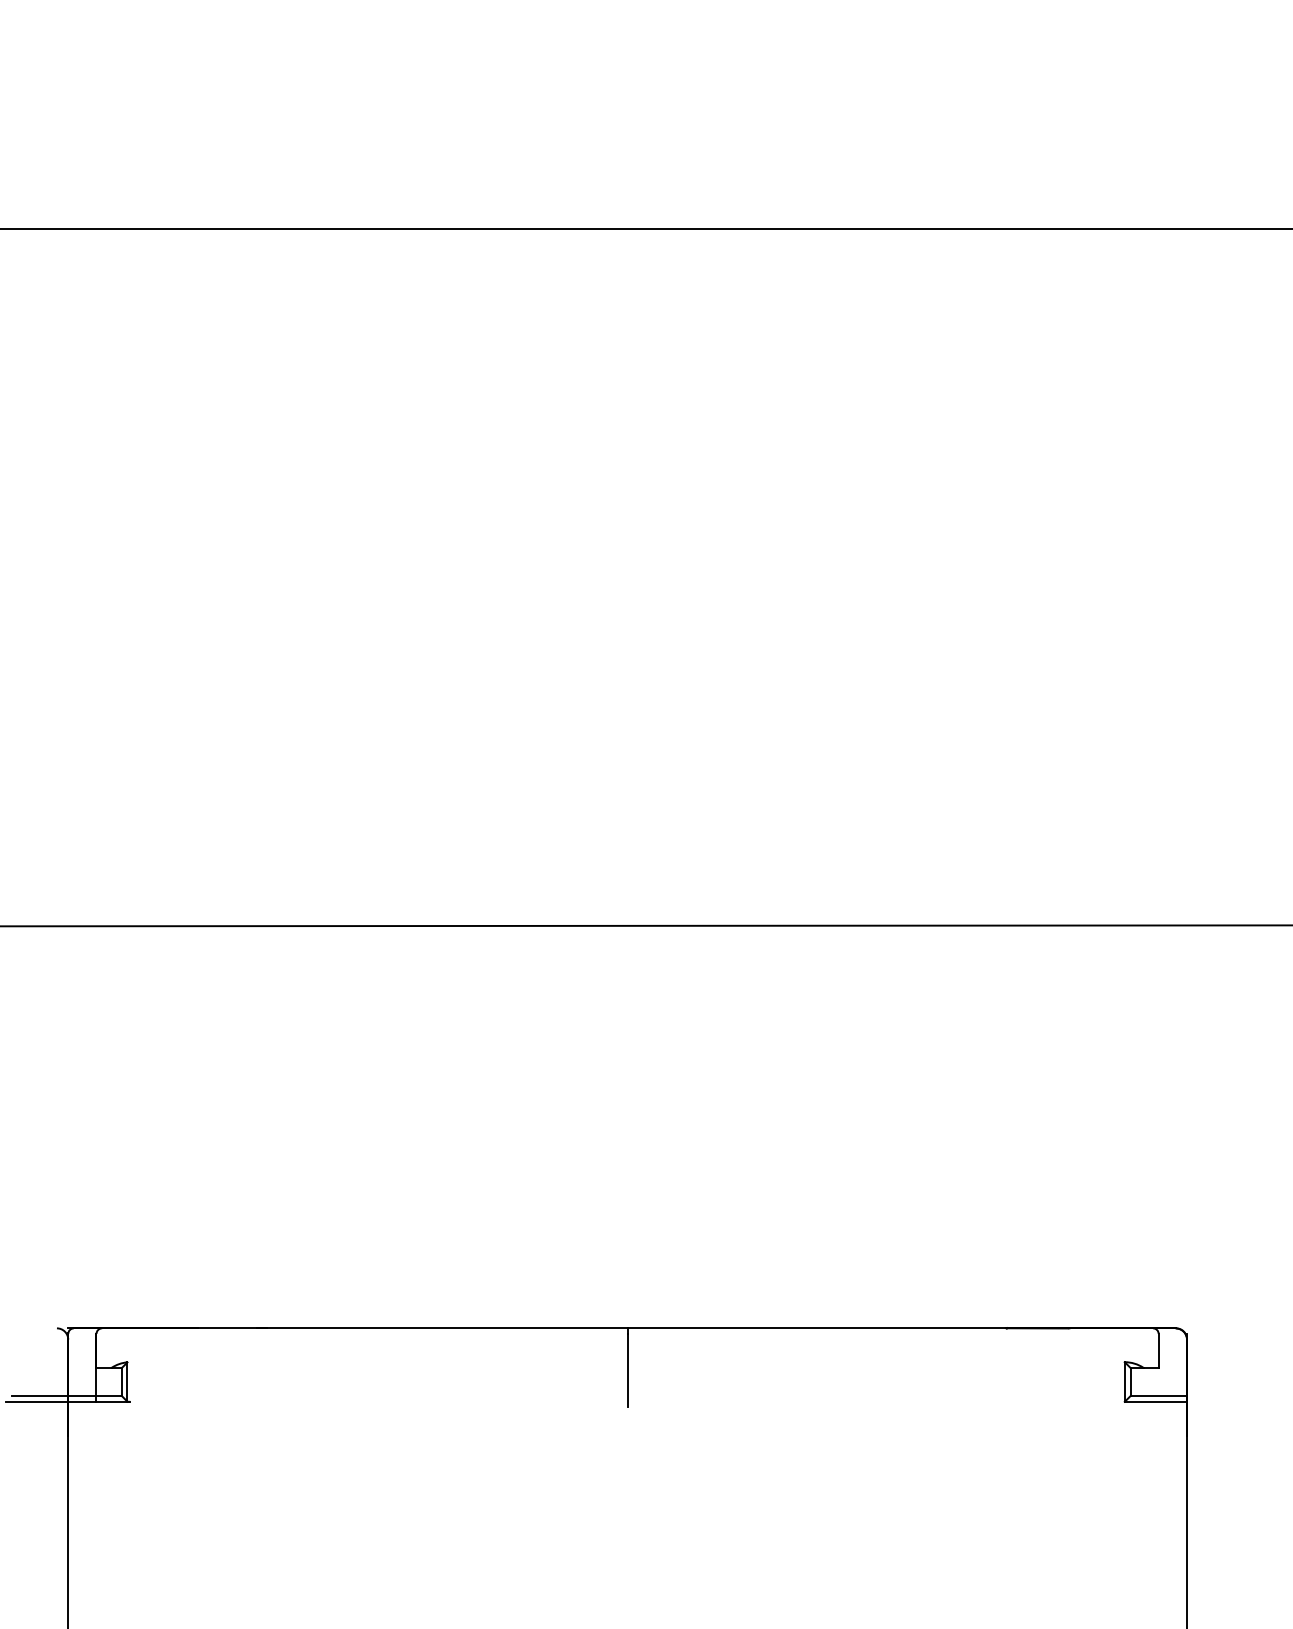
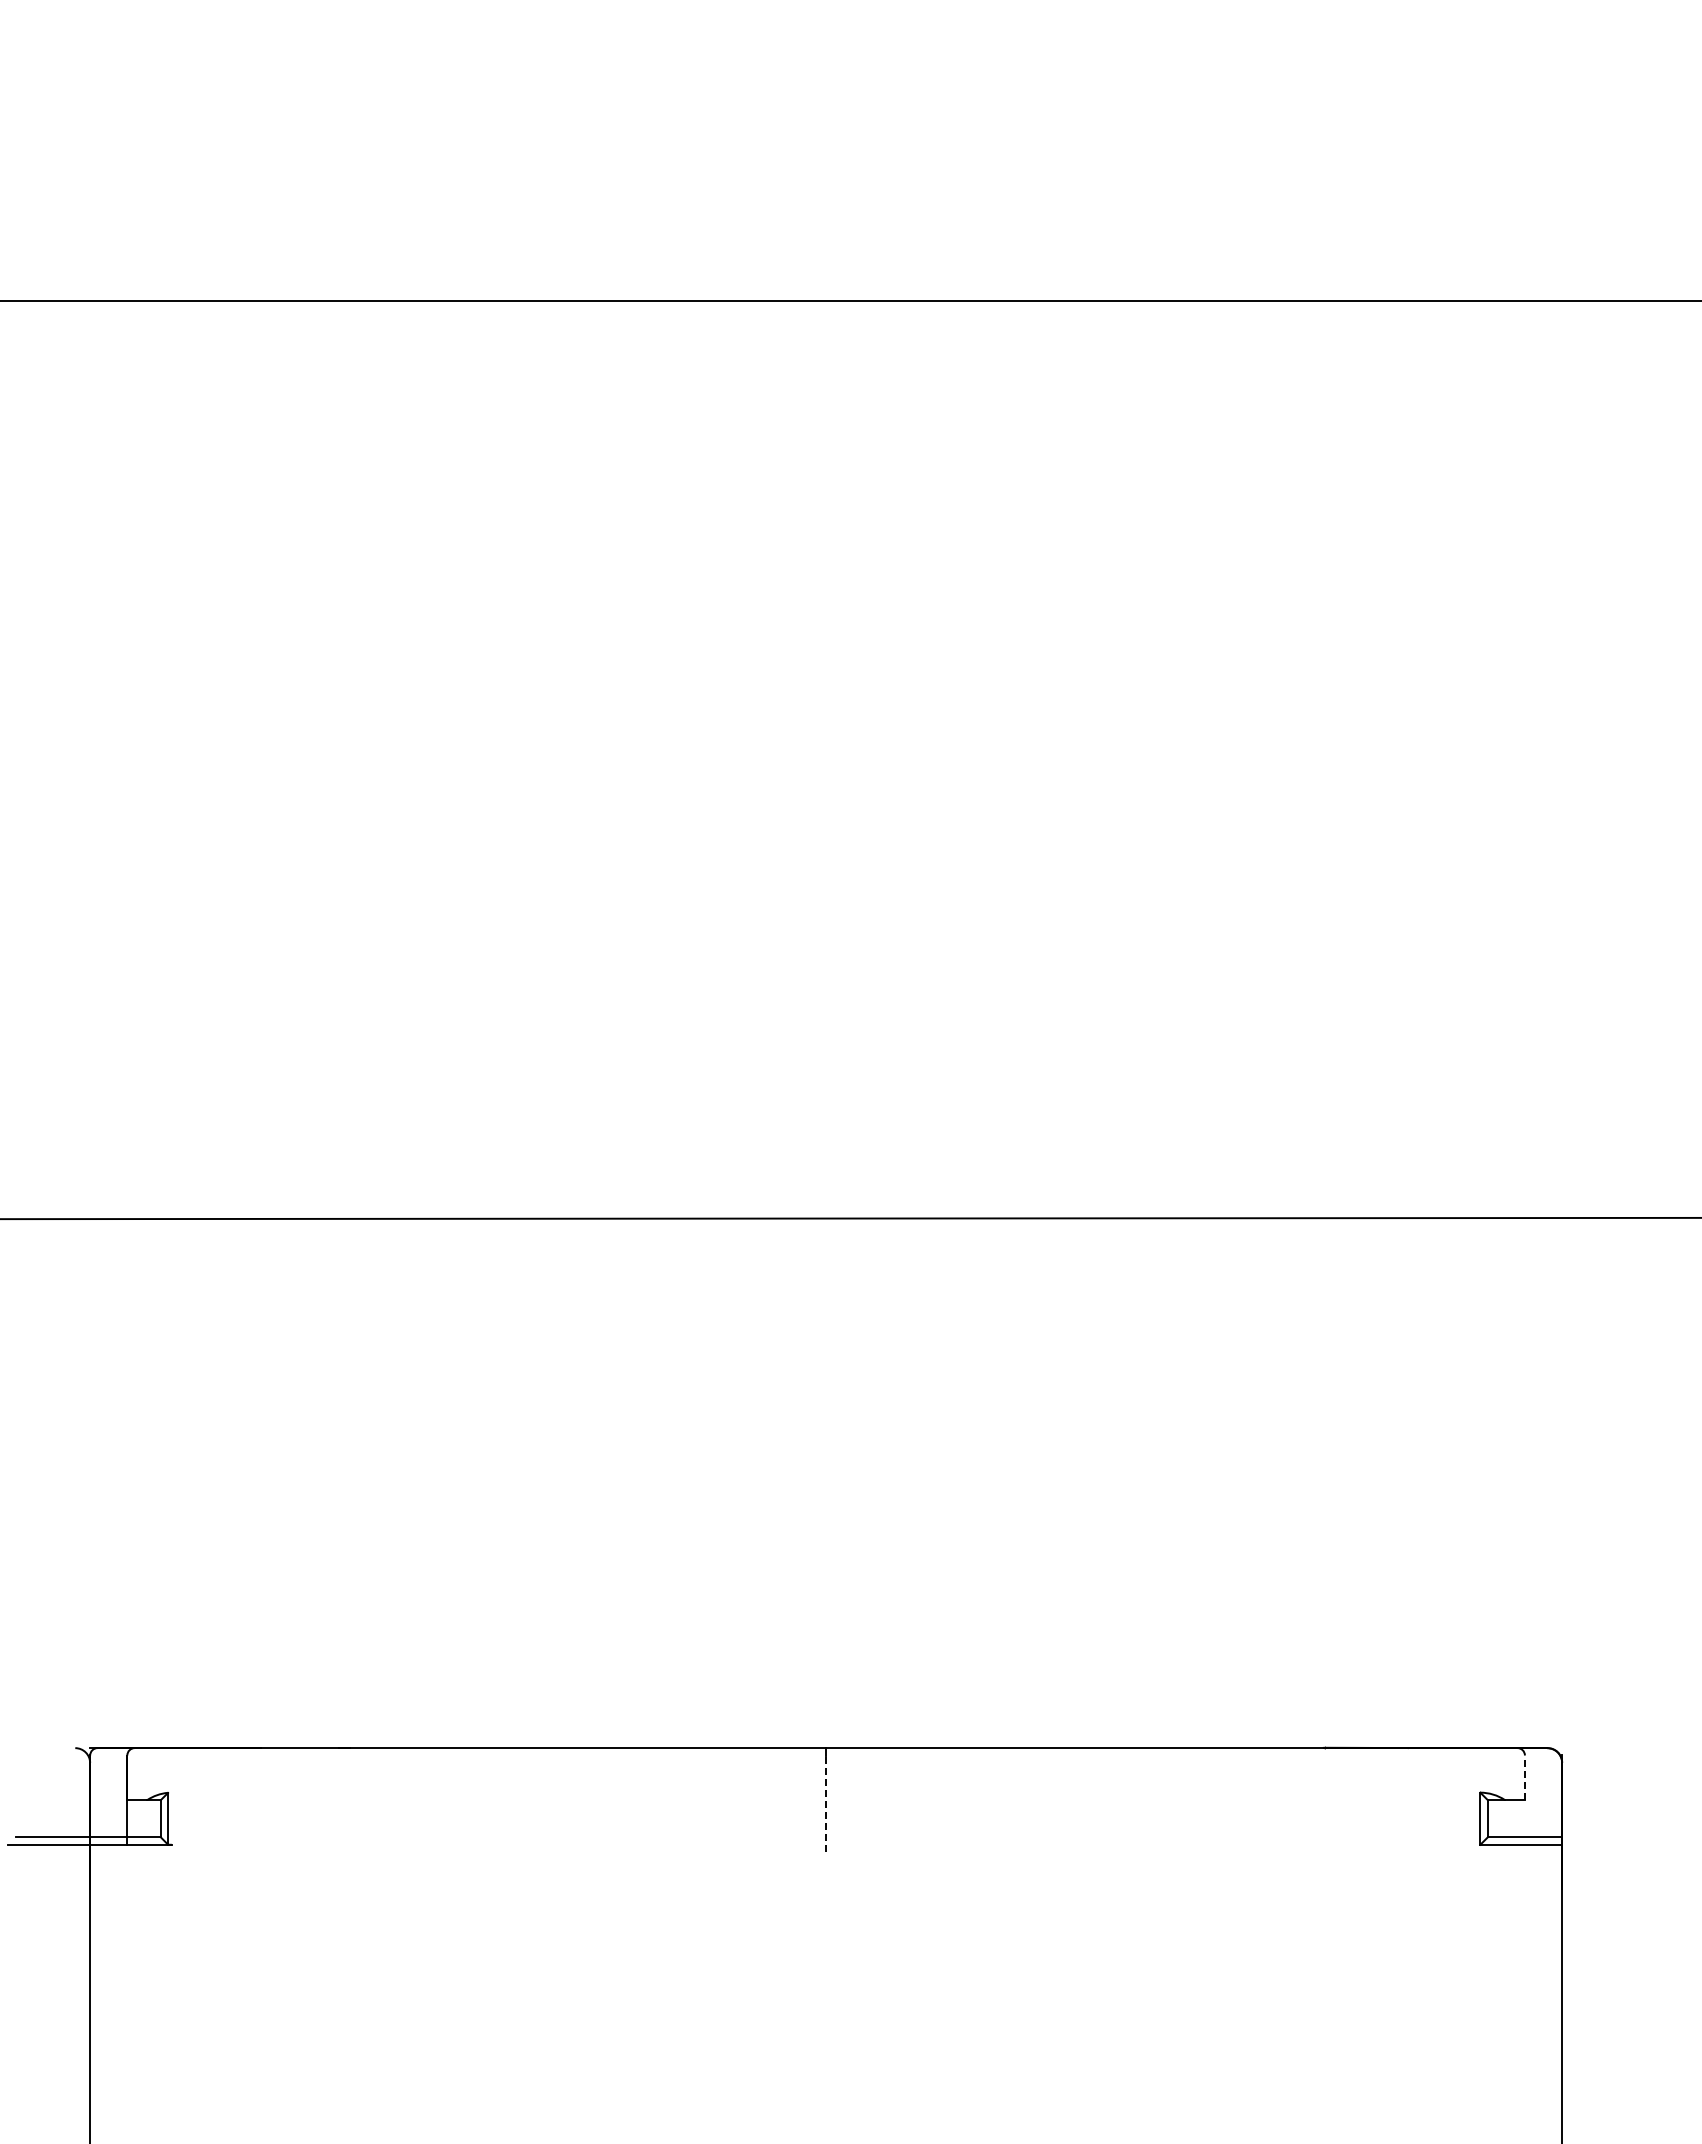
line: (1159, 1350) -> (1525, 1777), solid -> dashed
line: (627, 1370) -> (826, 1803), solid -> dashed

